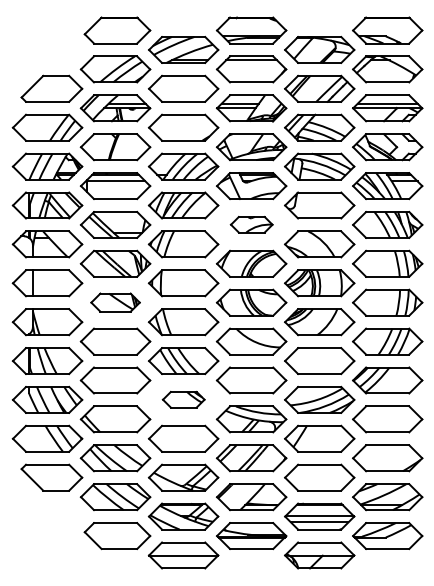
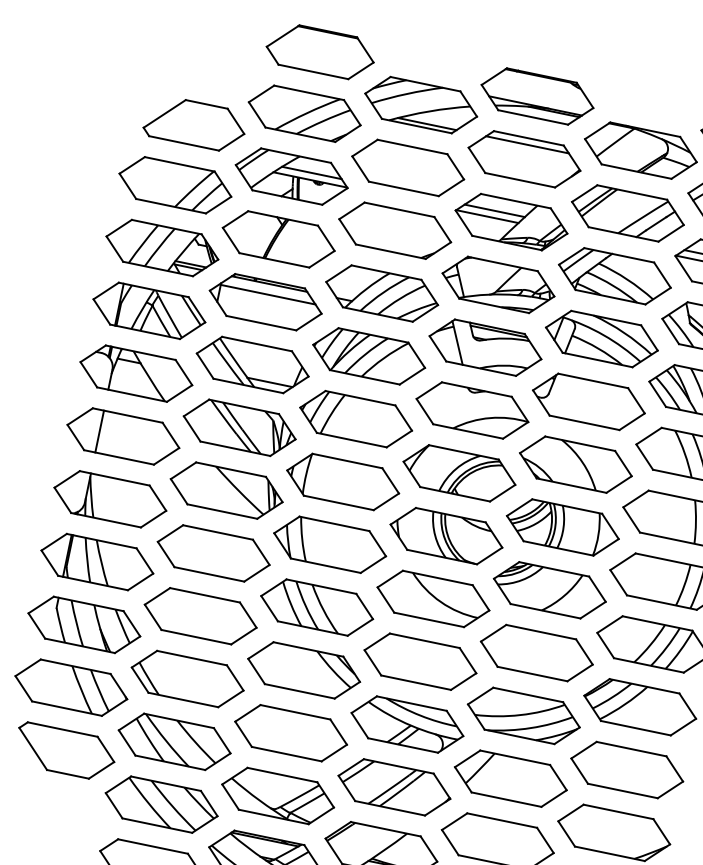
part: (251, 224) -> (472, 409), size x1.67
part: (115, 302) -> (226, 490), size x1.43
part: (183, 399) -> (304, 669), size x1.67

